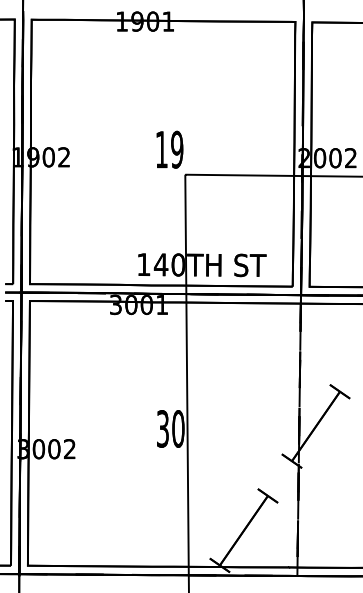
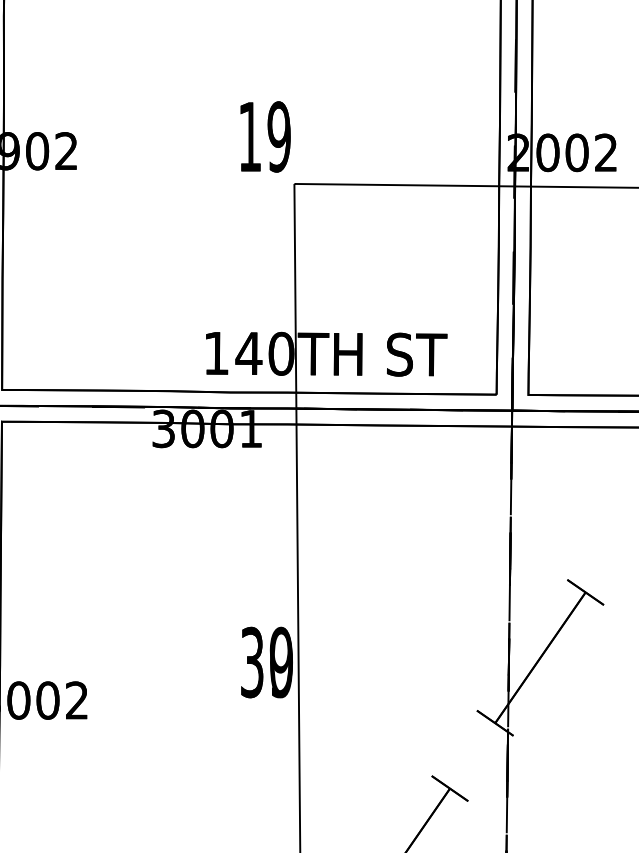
text: (178, 428) -> (281, 661), 30 -> 39

